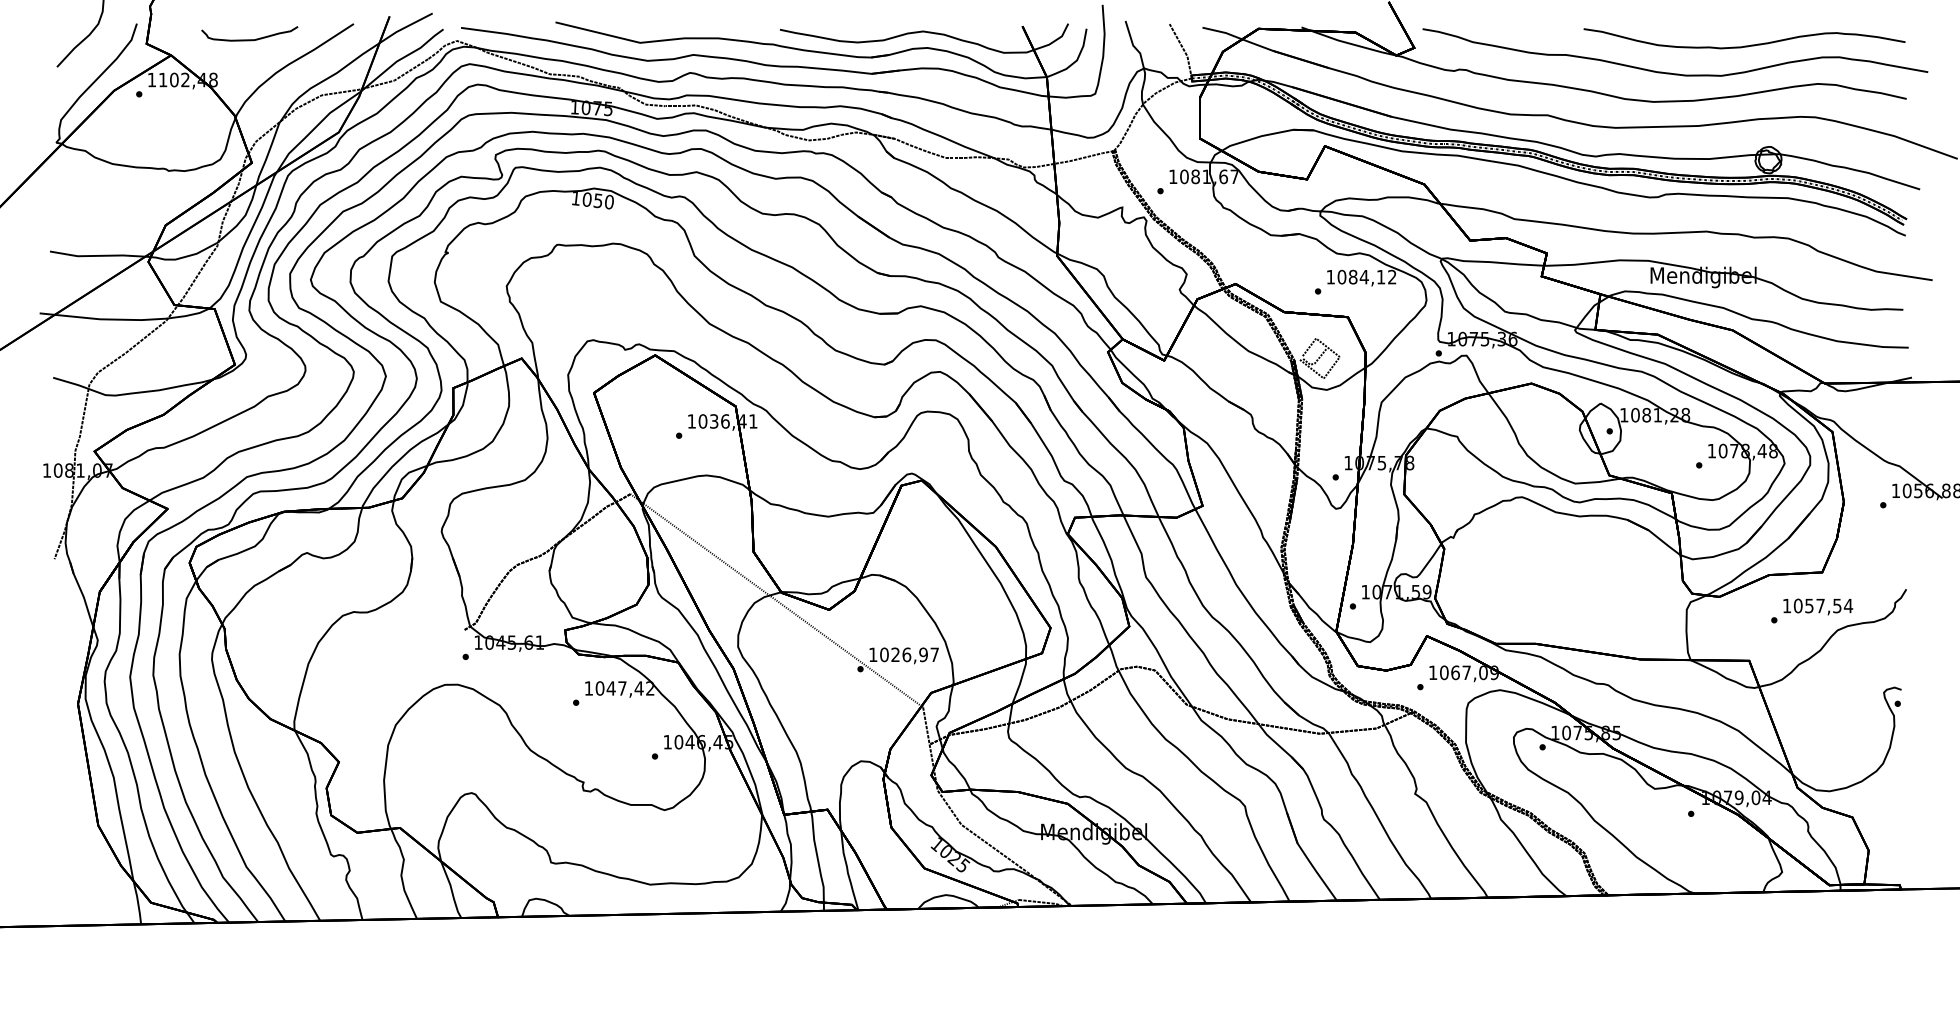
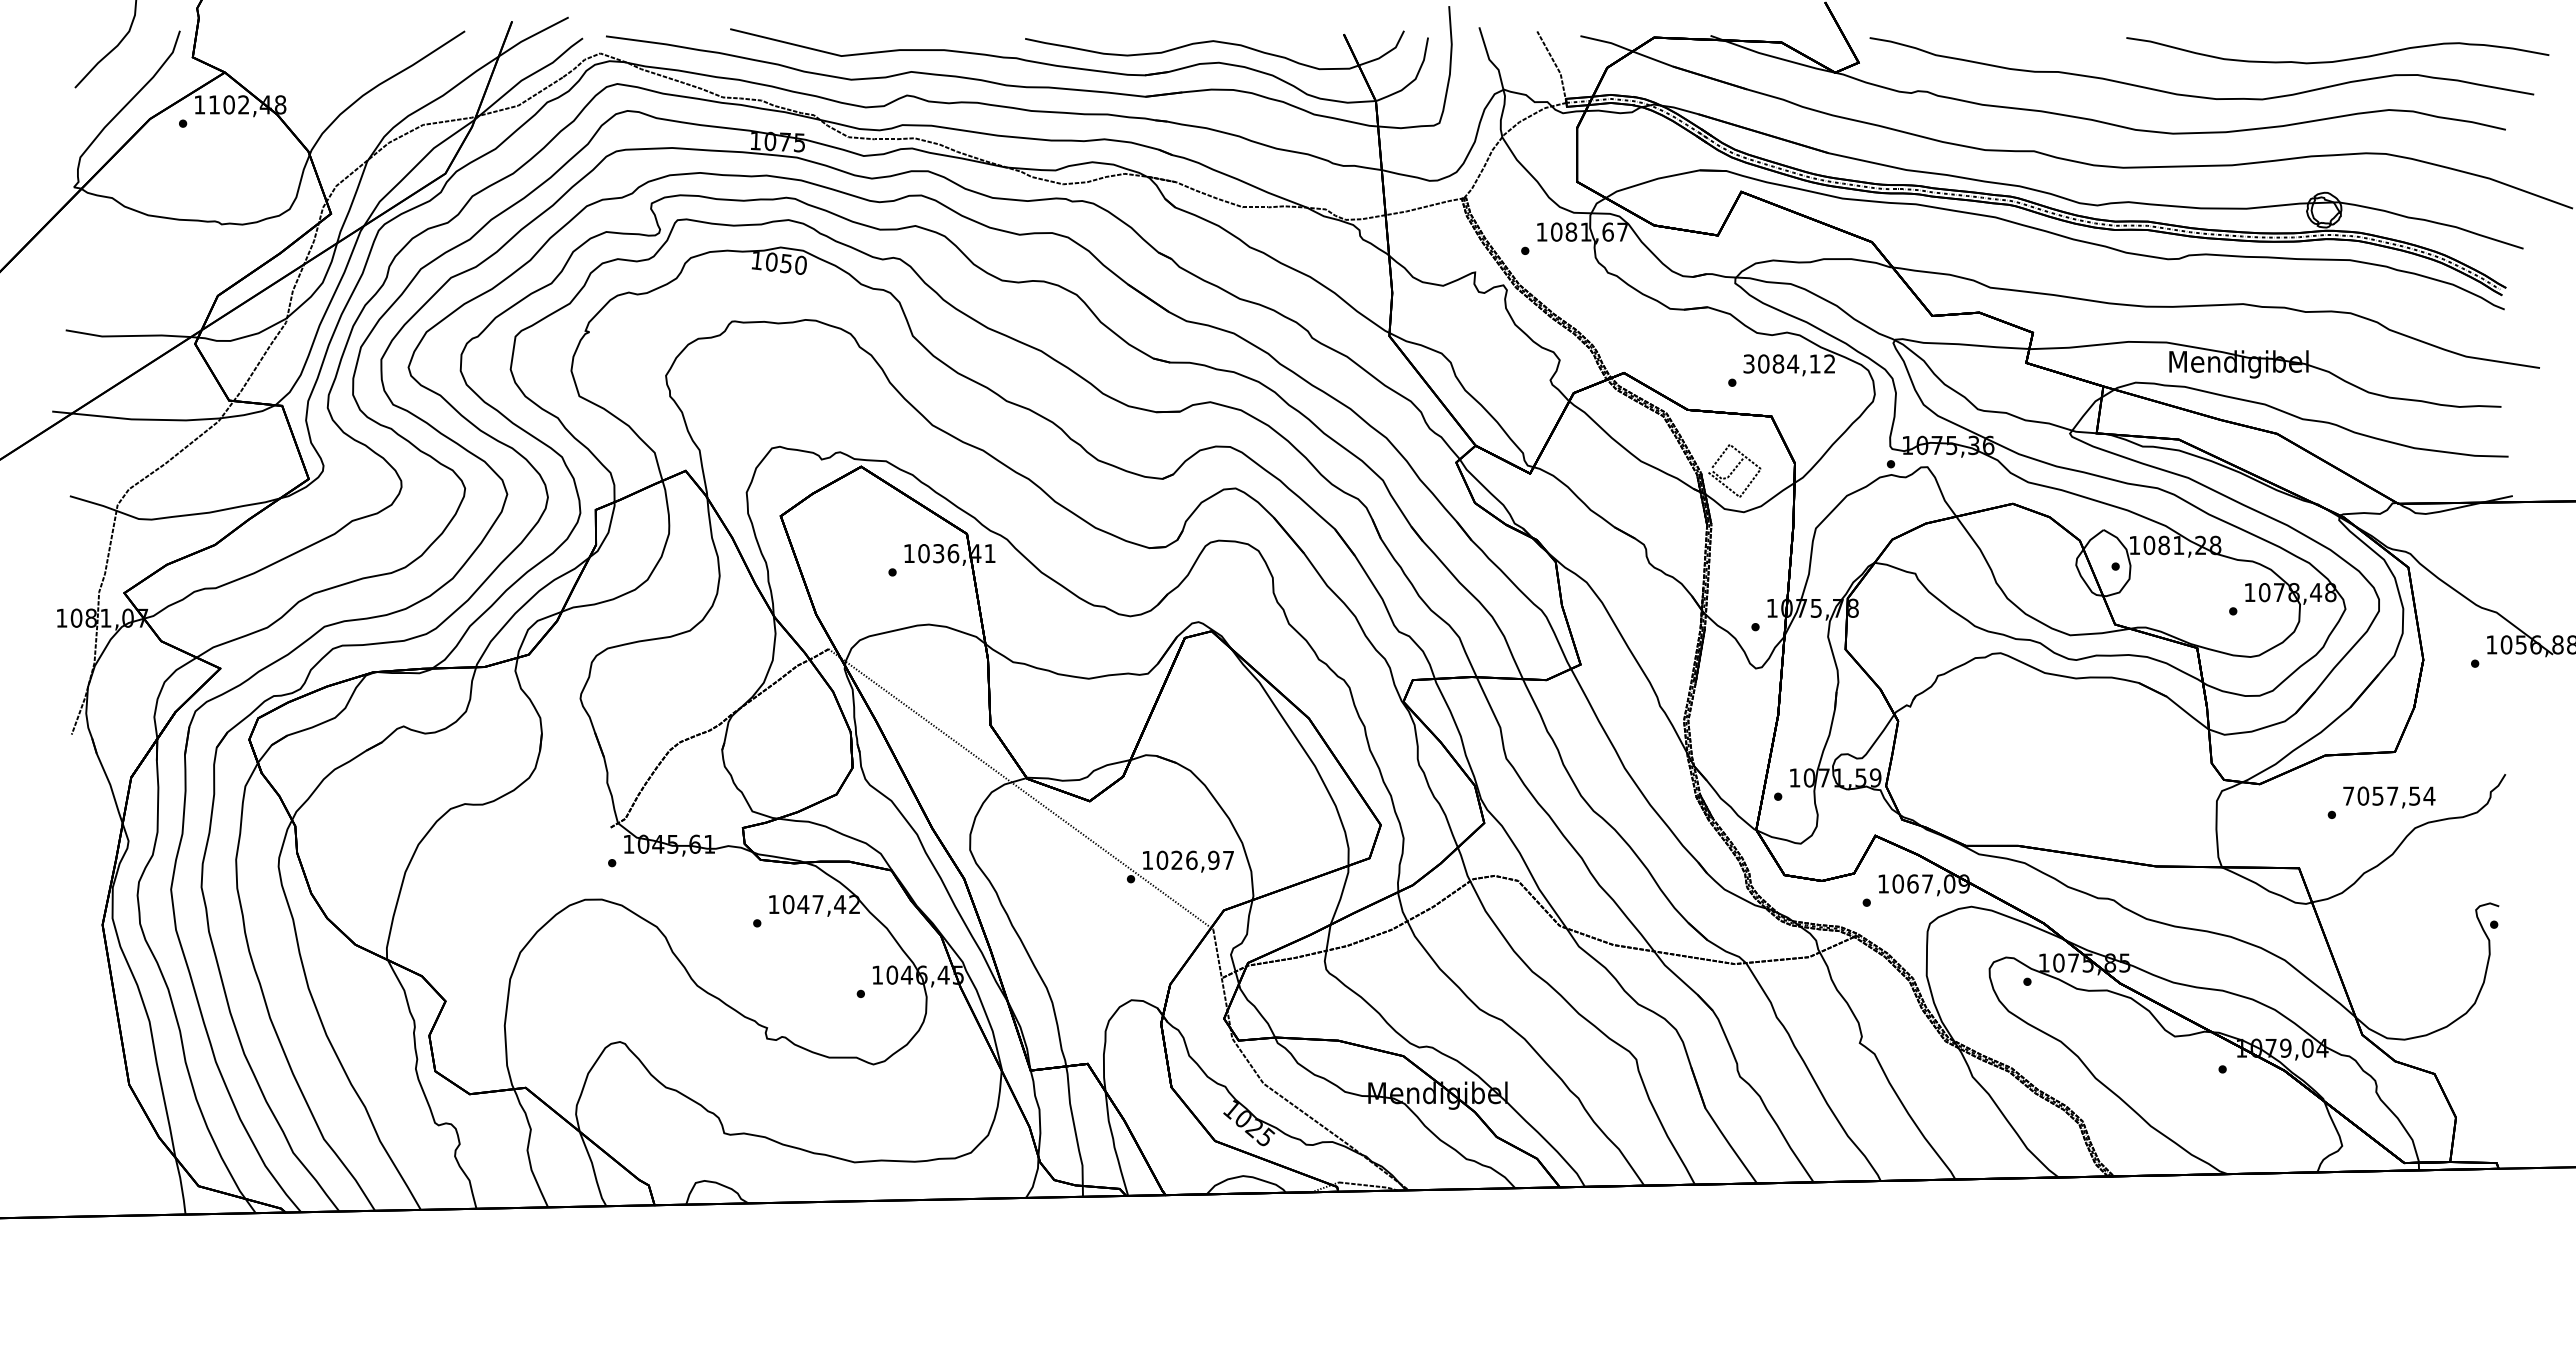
curve: (249, 39) -> (327, 51), removed
curve: (1746, 45) -> (2340, 59), moved
text: (1330, 276) -> (1748, 363), 1084,12 -> 3084,12
text: (1786, 605) -> (2348, 795), 1057,54 -> 7057,54

